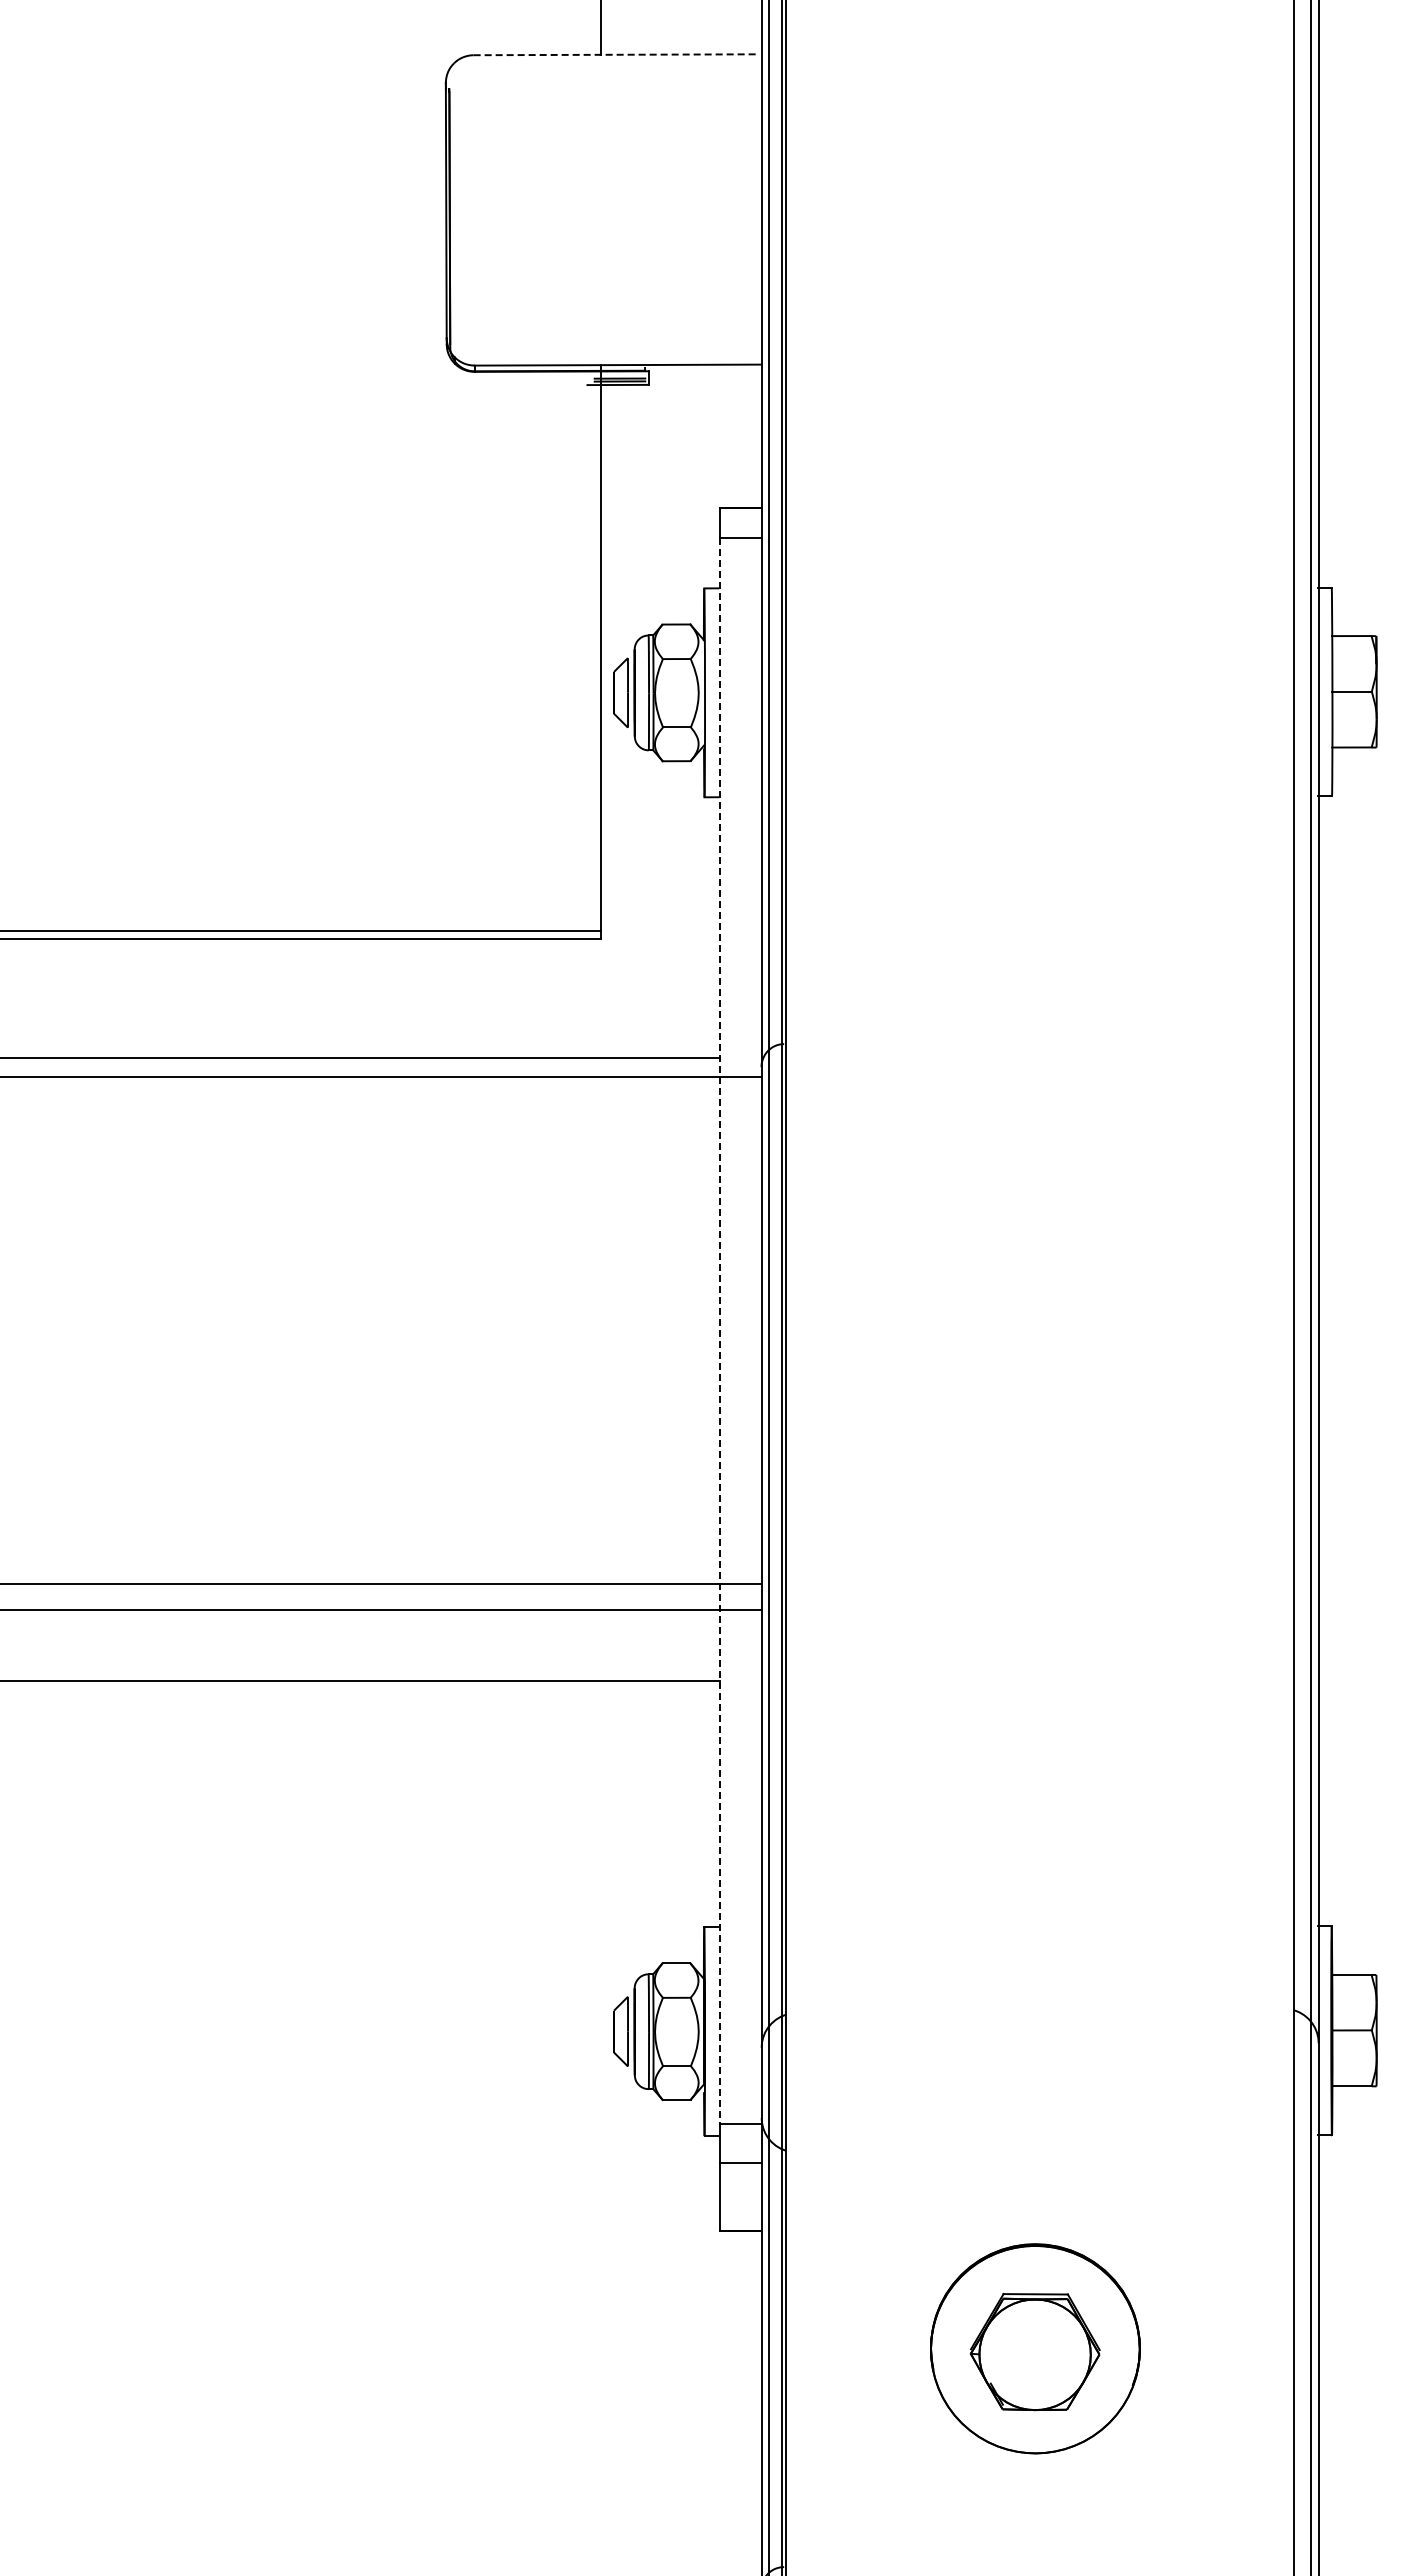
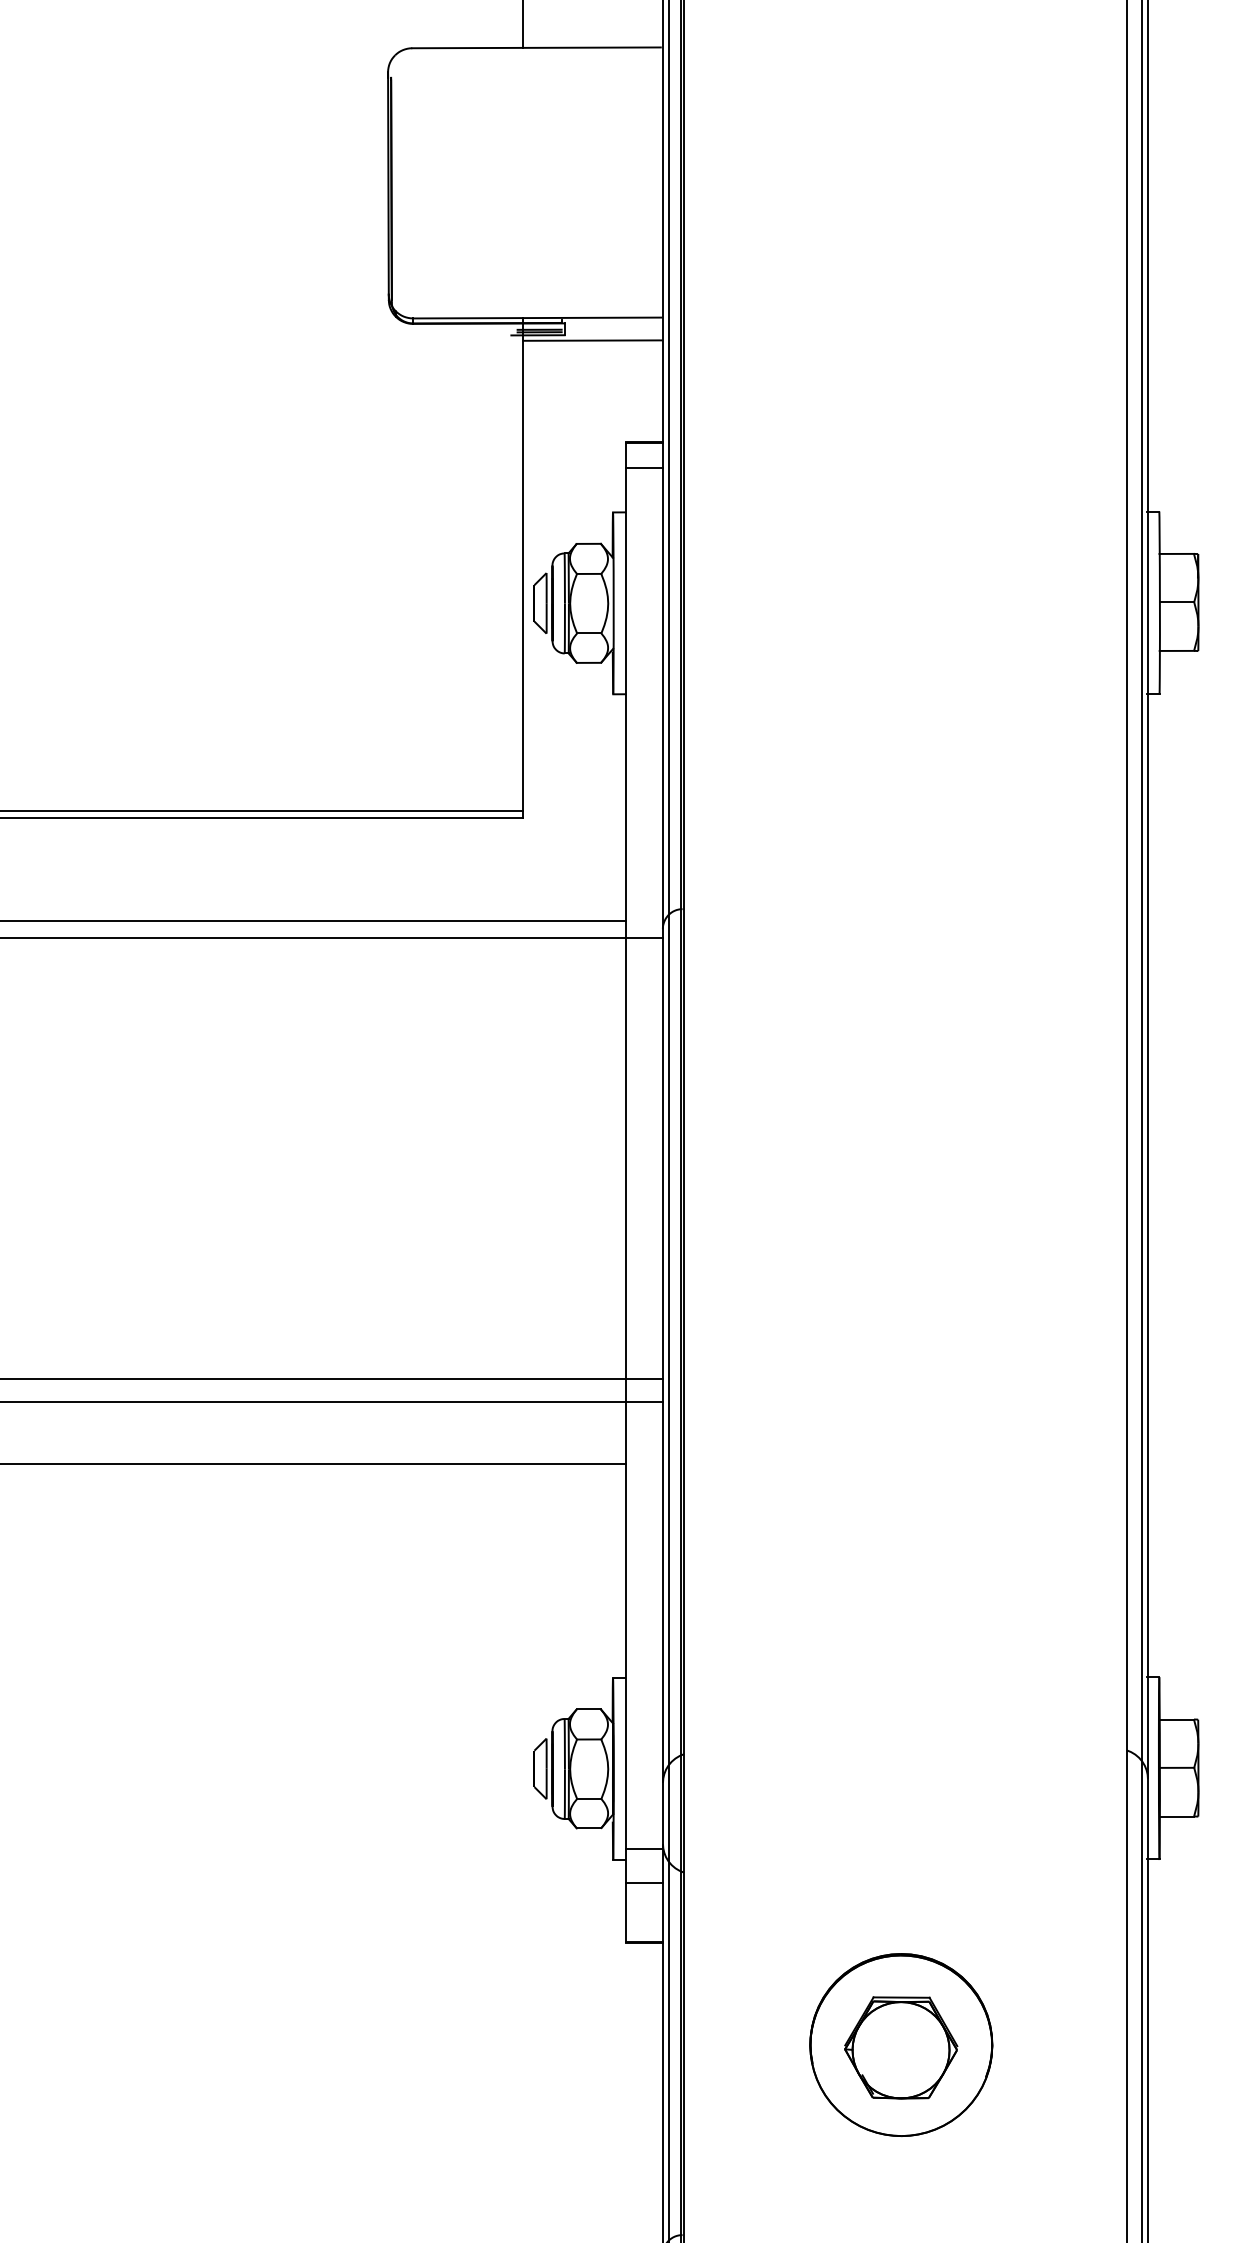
line: (616, 54) -> (536, 47), dashed -> solid
line: (680, 390) -> (592, 340), added
line: (719, 1330) -> (626, 1158), dashed -> solid

